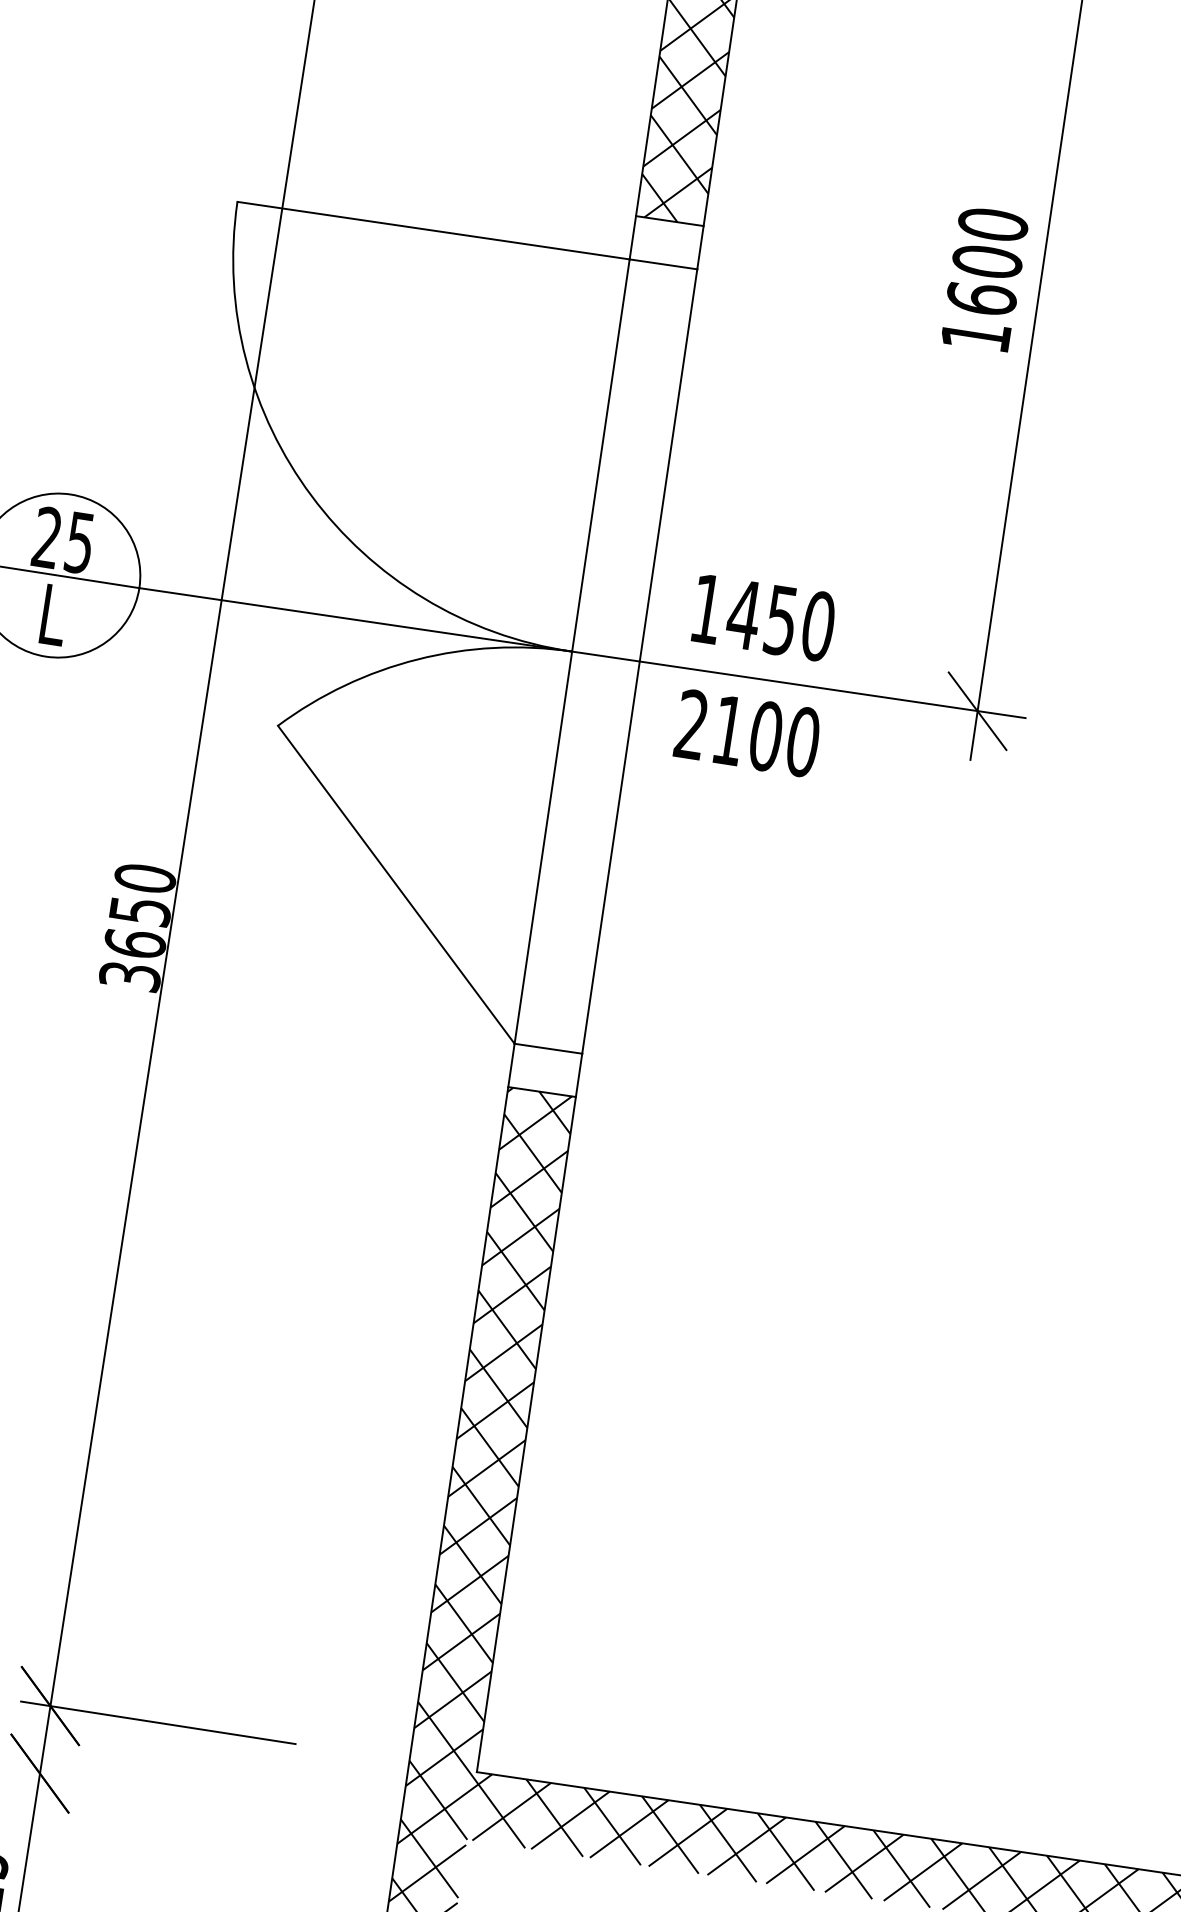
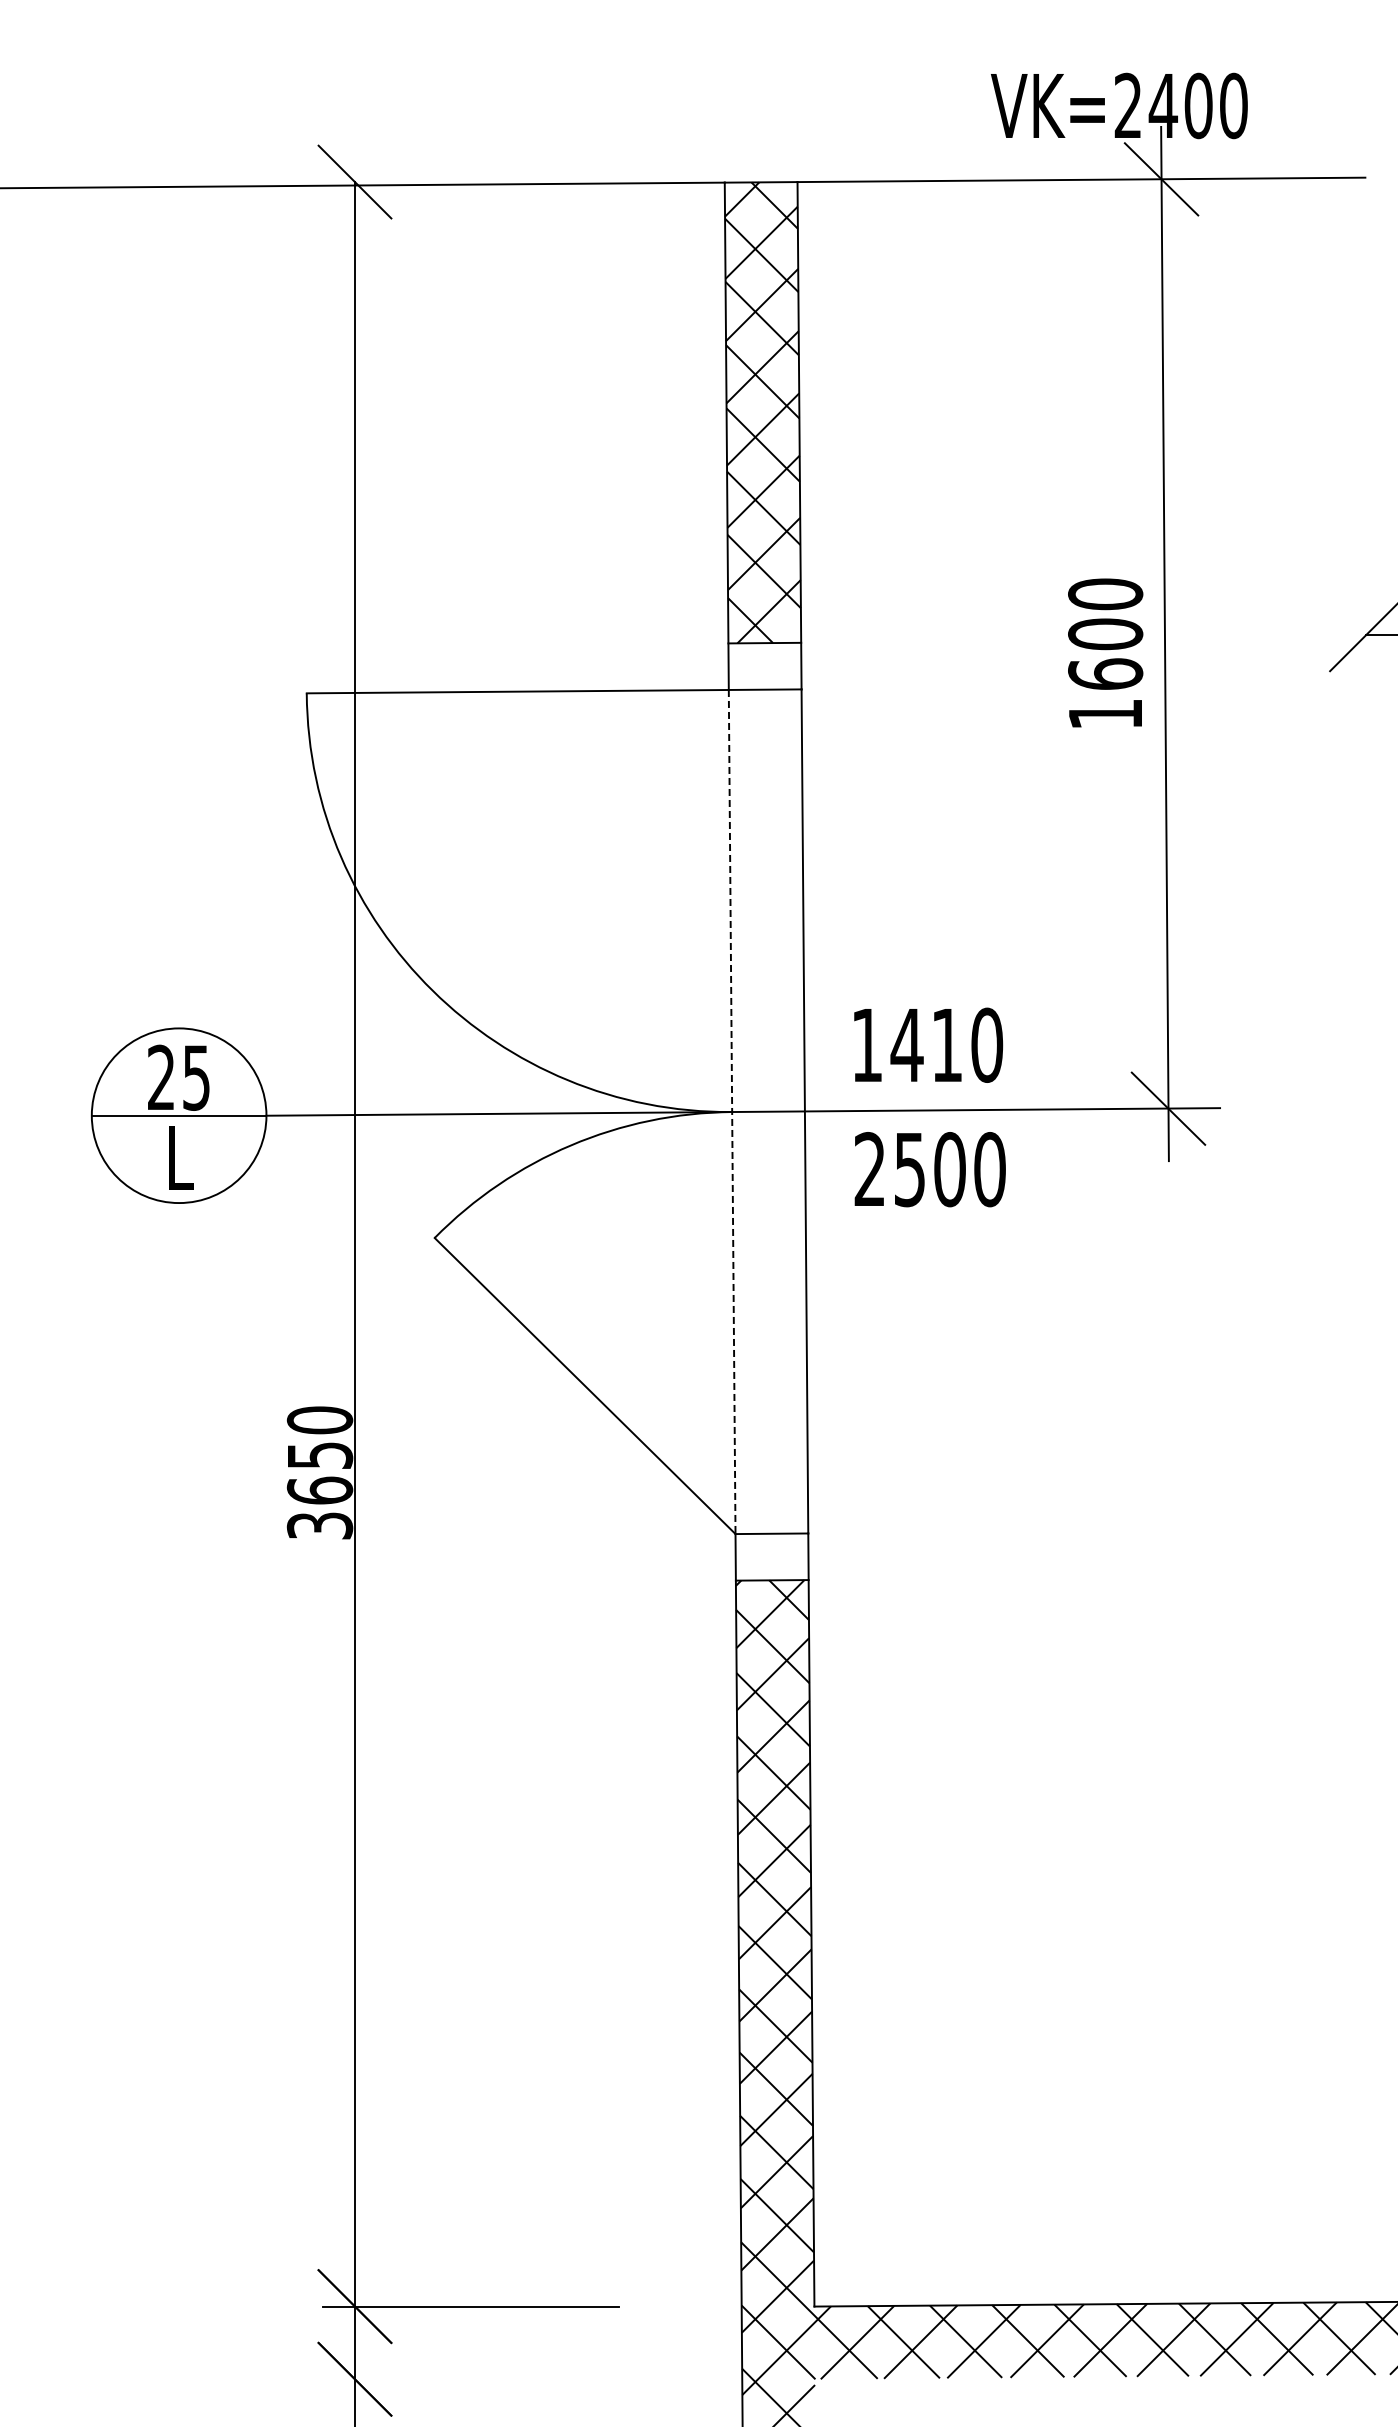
text: (780, 620) -> (946, 1045), 1450 -> 1410
line: (572, 652) -> (732, 1112), solid -> dashed
text: (728, 731) -> (909, 1170), 2100 -> 2500

